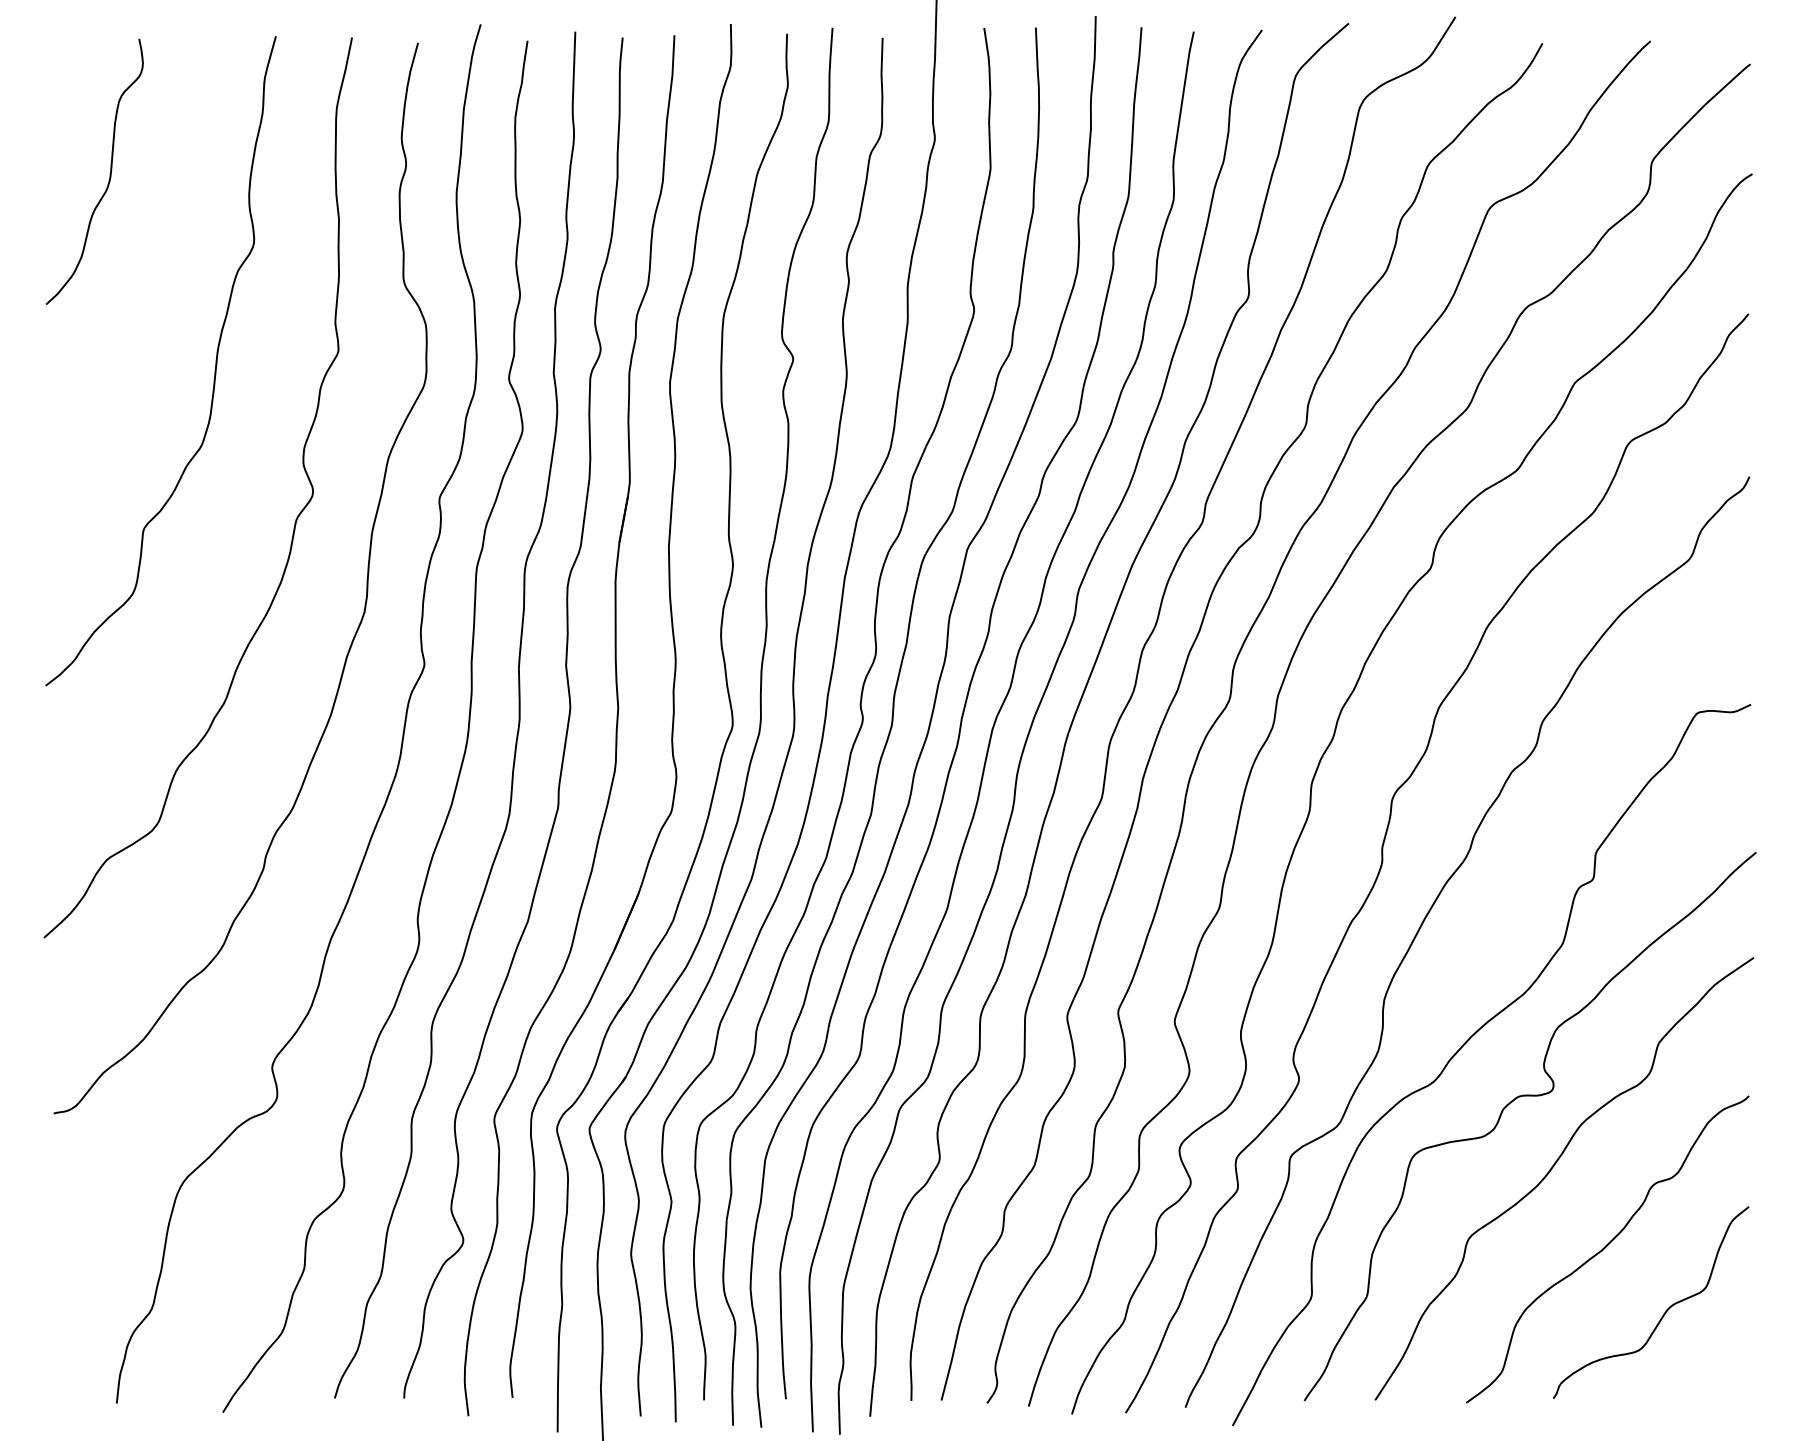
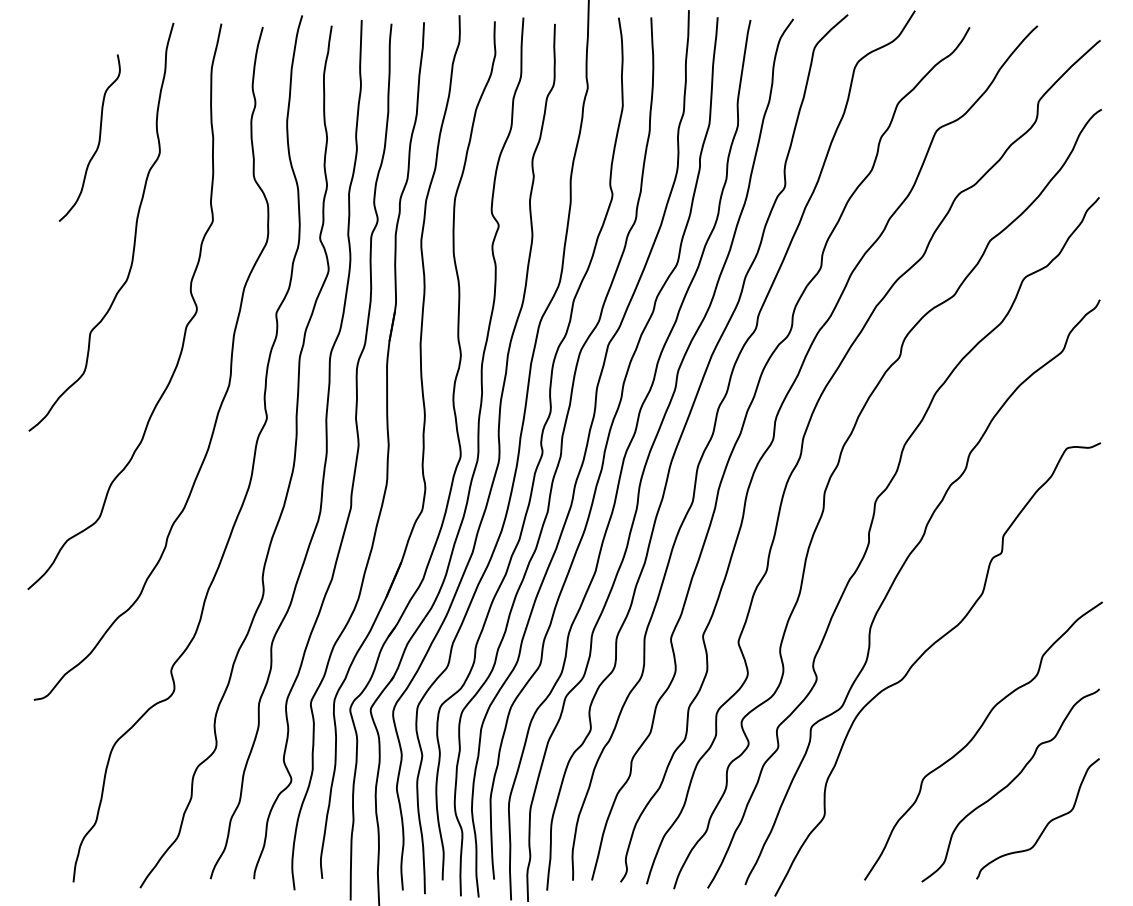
curve: (108, 174) -> (98, 139), moved
curve: (1515, 1101) -> (952, 692), removed

